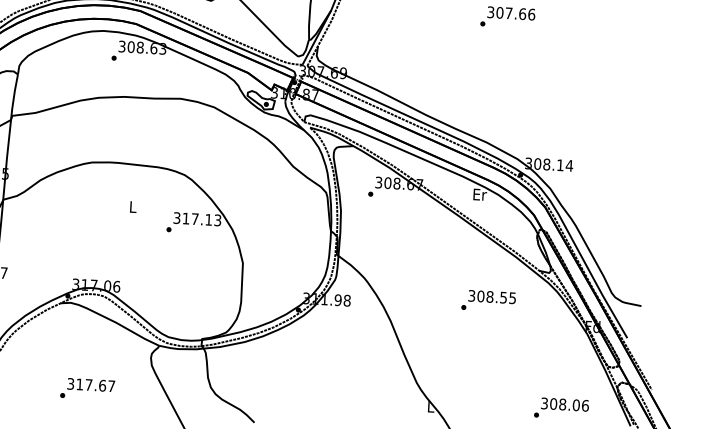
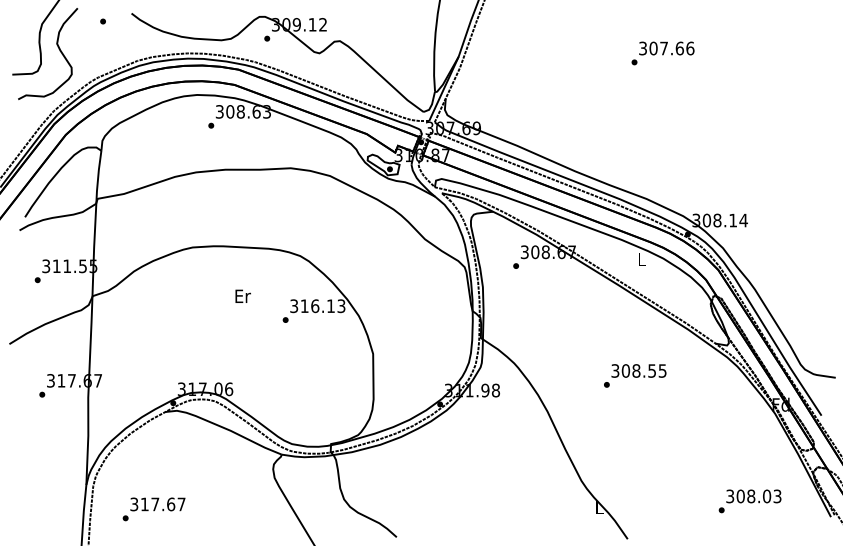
text: (480, 194) -> (642, 259), Er -> L
text: (132, 206) -> (242, 295), L -> Er
text: (195, 219) -> (315, 306), 317.13 -> 316.13
text: (489, 300) -> (635, 375), moved
text: (87, 389) -> (153, 509), moved
text: (585, 405) -> (777, 496), 308.06 -> 308.03

